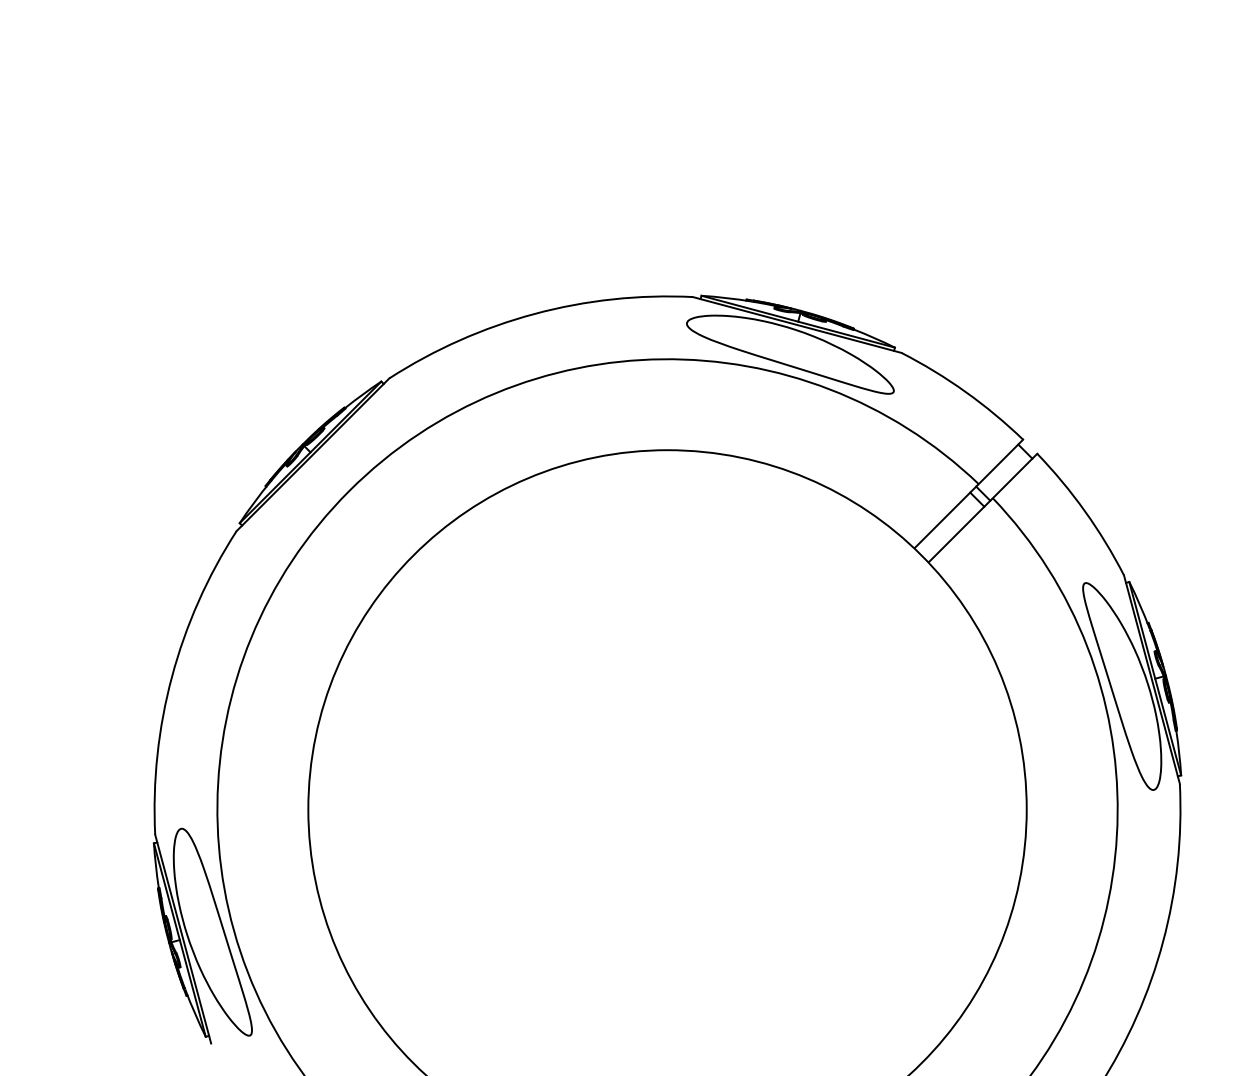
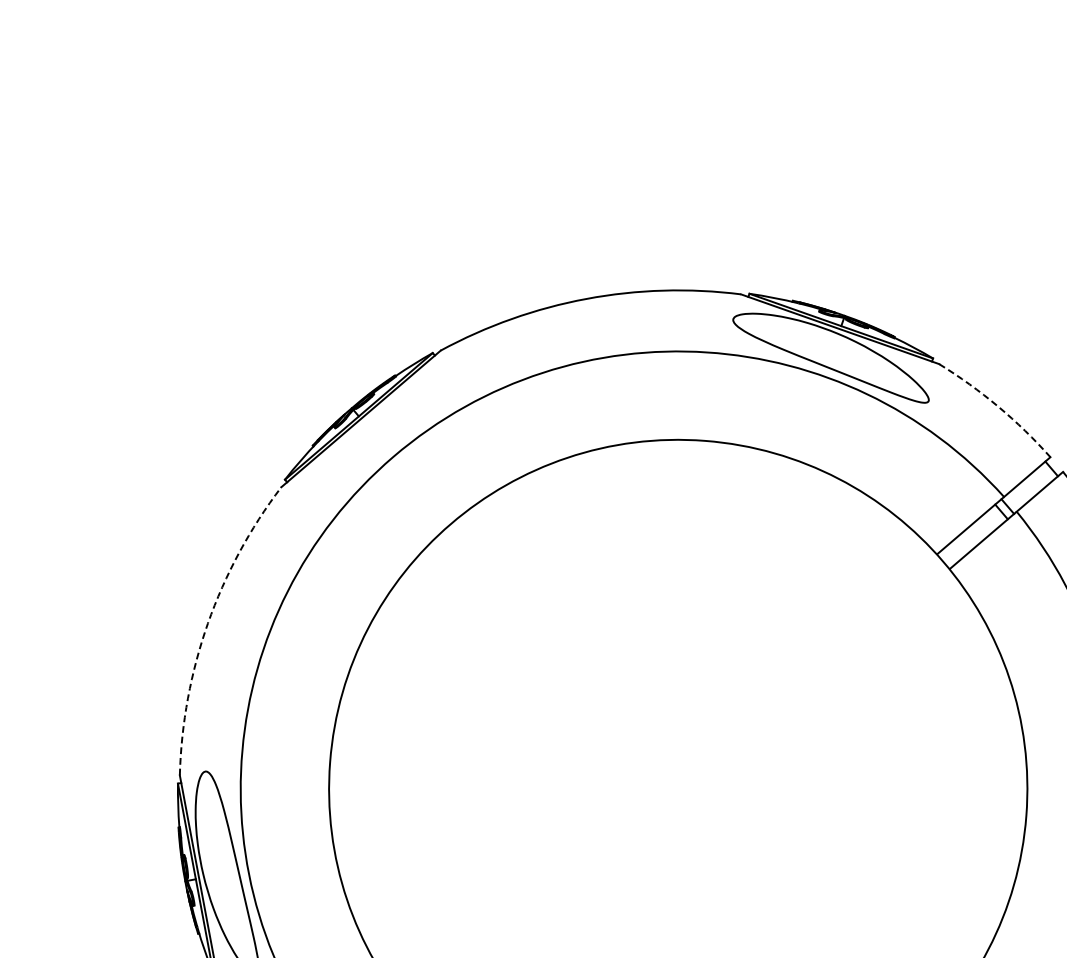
arc: (965, 391) -> (998, 406), solid -> dashed
arc: (172, 676) -> (208, 623), solid -> dashed

